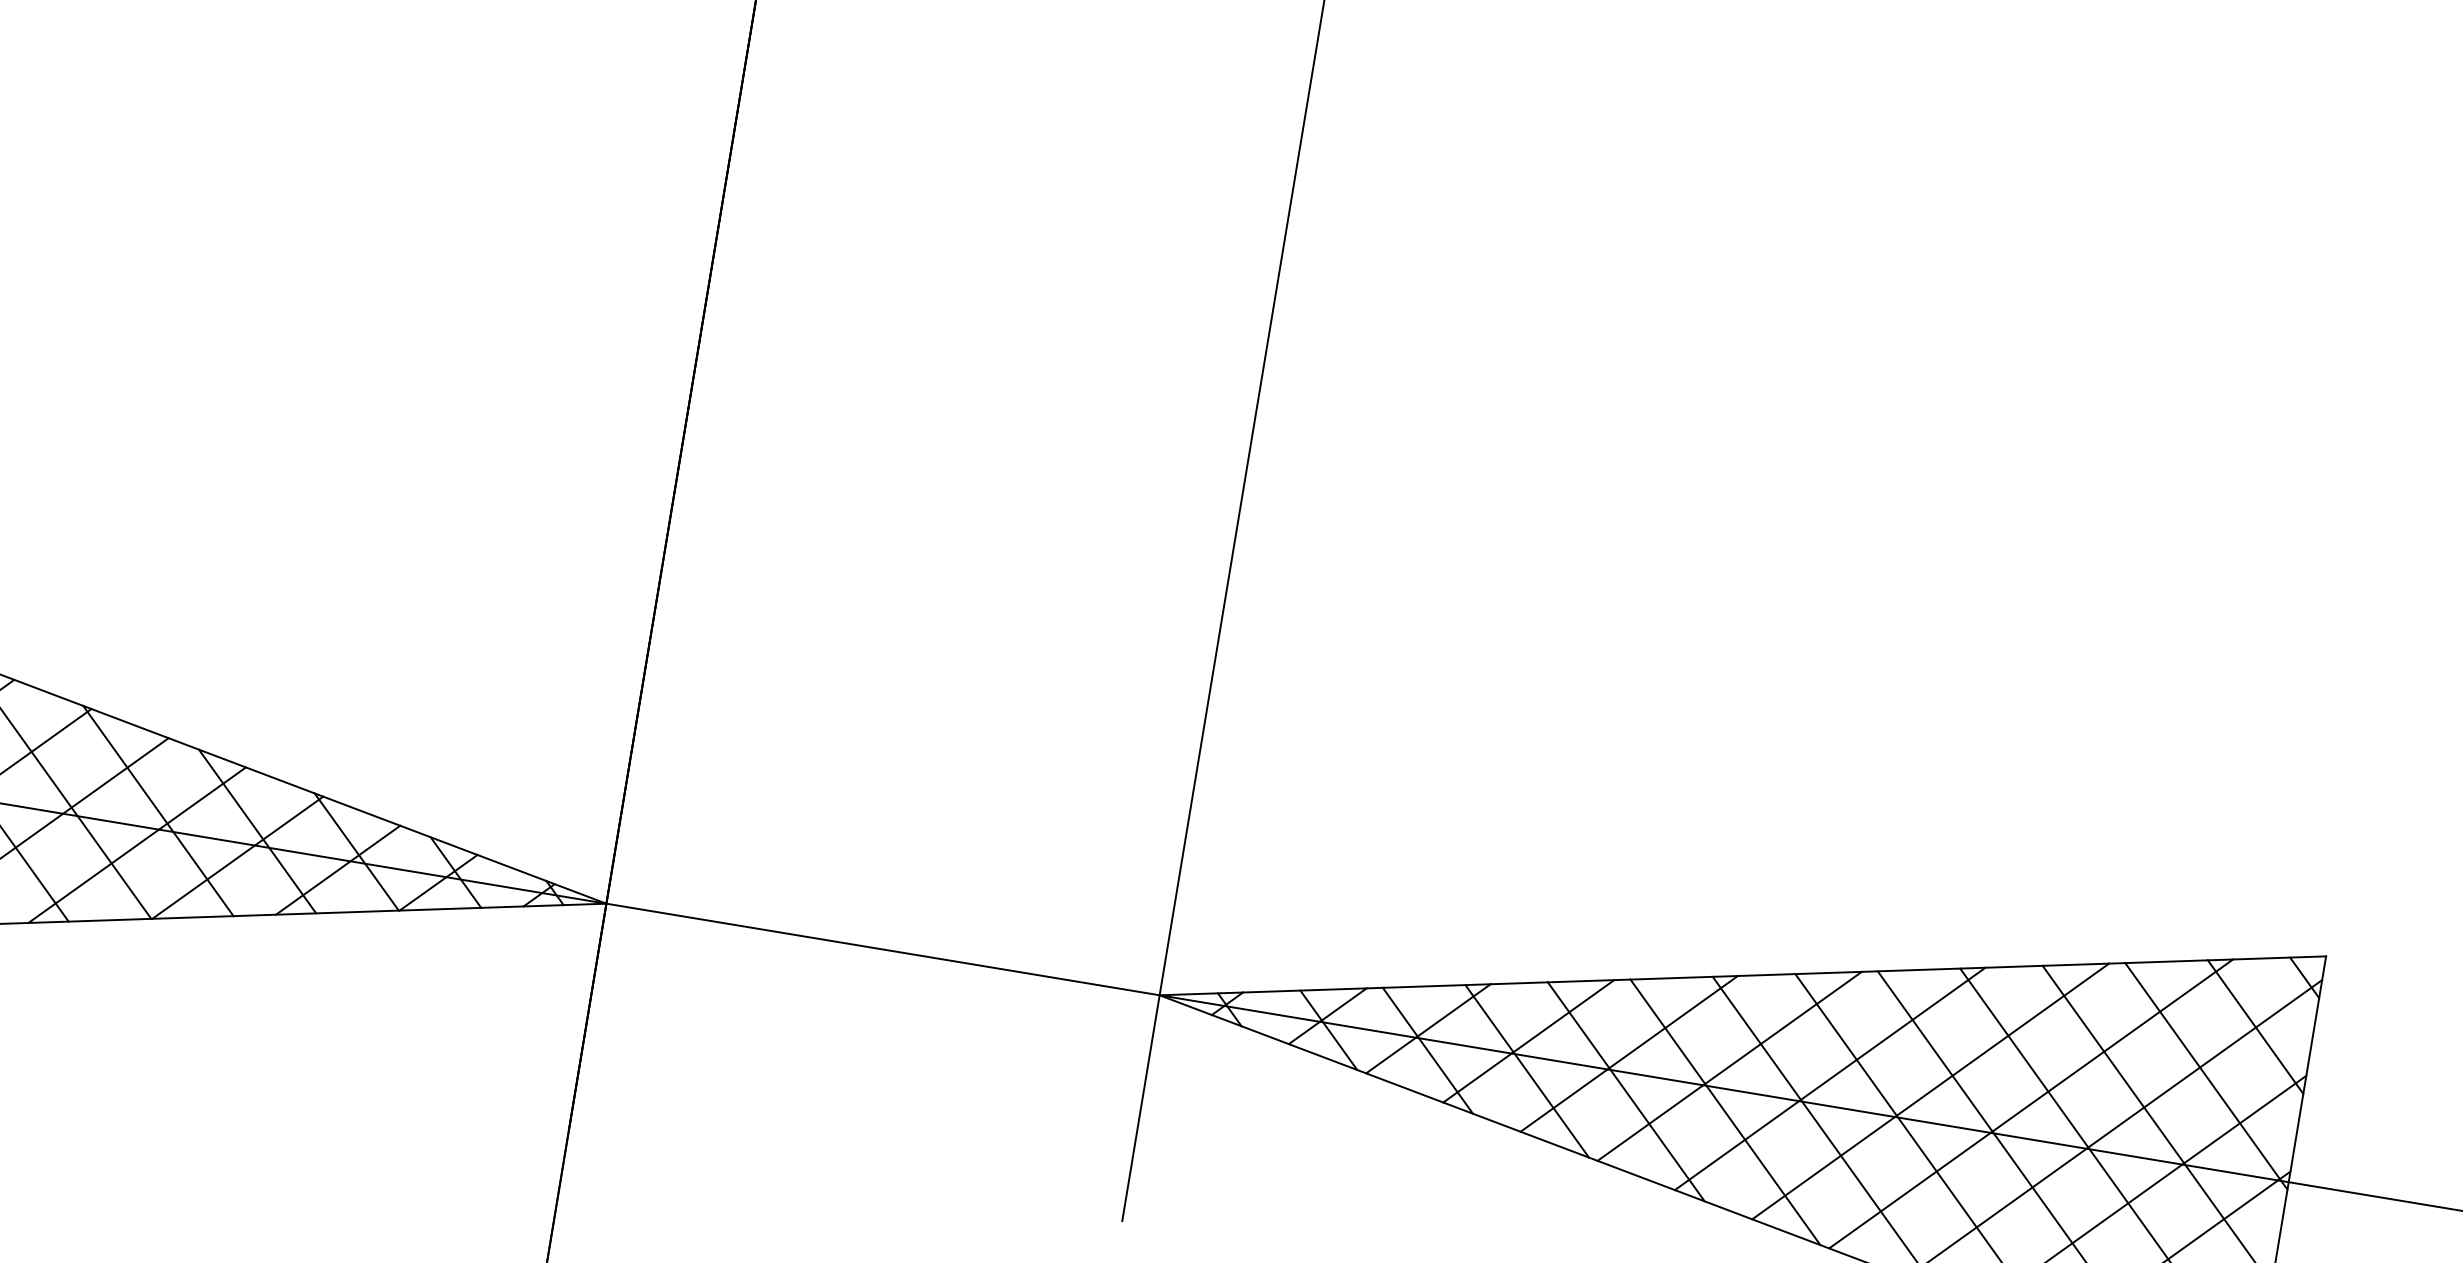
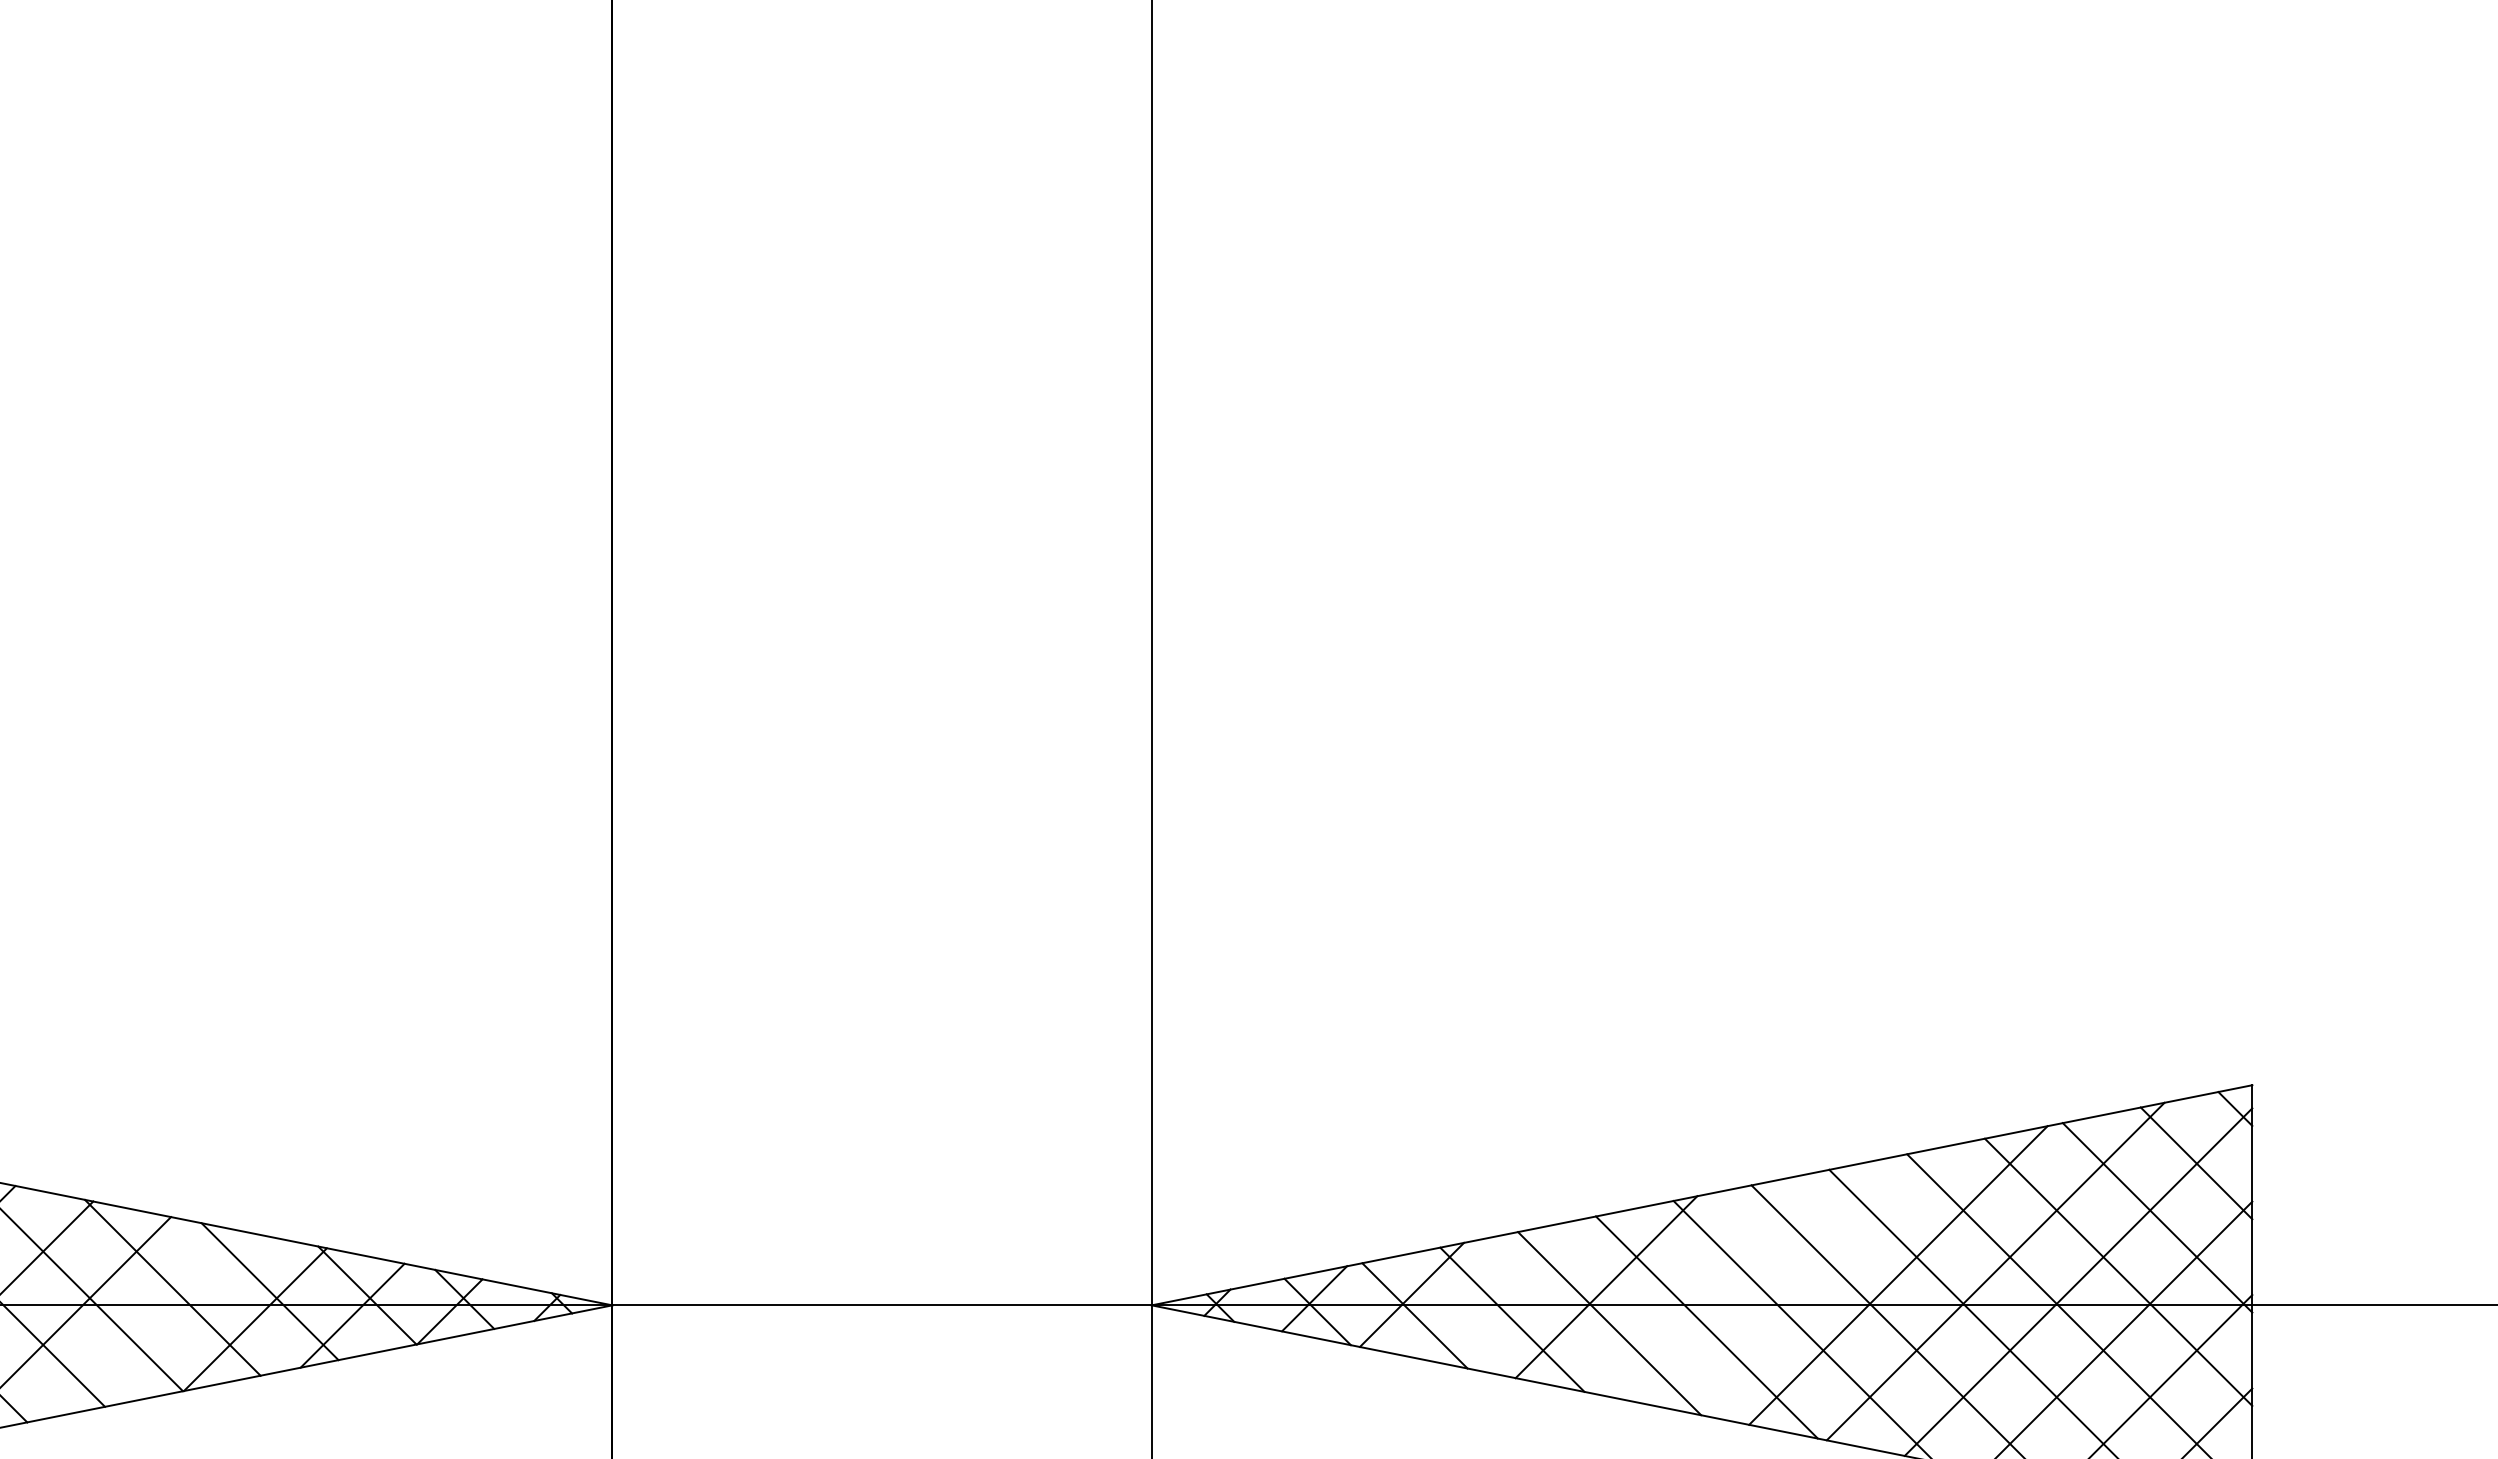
line: (137, 845) -> (158, 1323), removed
line: (1528, 1040) -> (1508, 1290), removed
line: (1729, 1065) -> (1703, 1282), removed
line: (1829, 1078) -> (1800, 1279), removed

